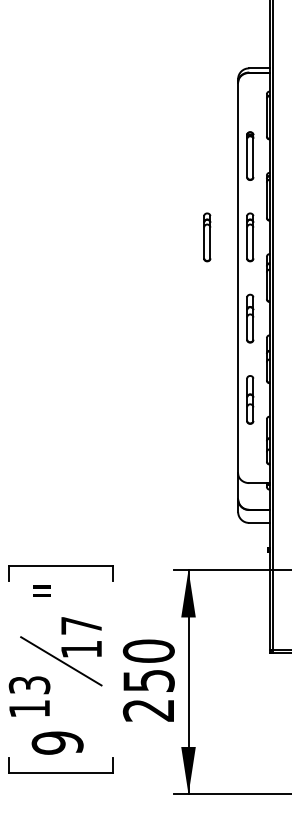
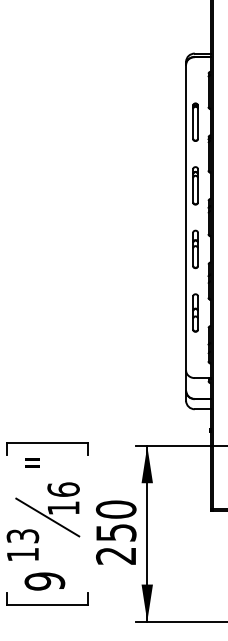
part: (207, 237) -> (162, 185), removed
text: (81, 625) -> (63, 489), 17 -> 16

